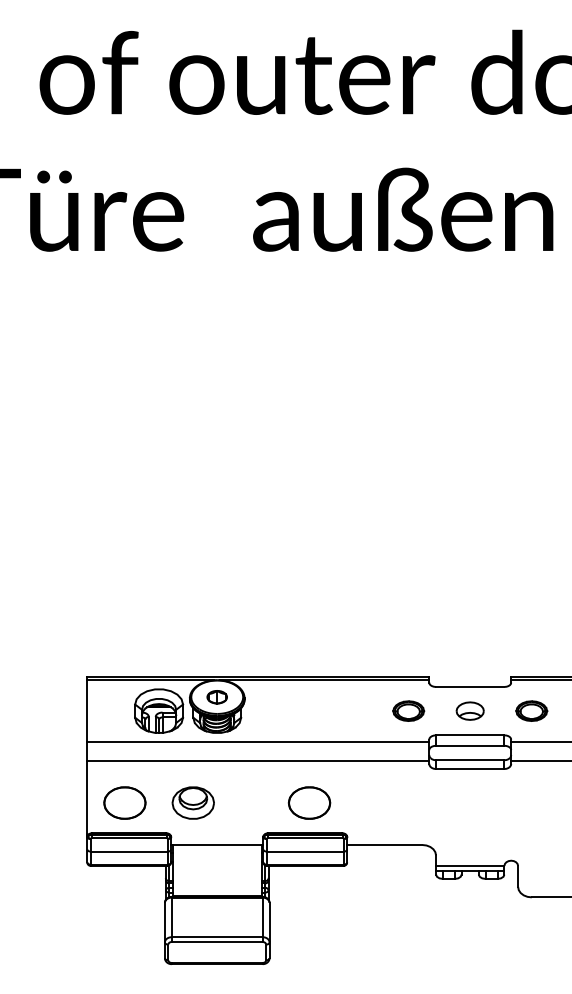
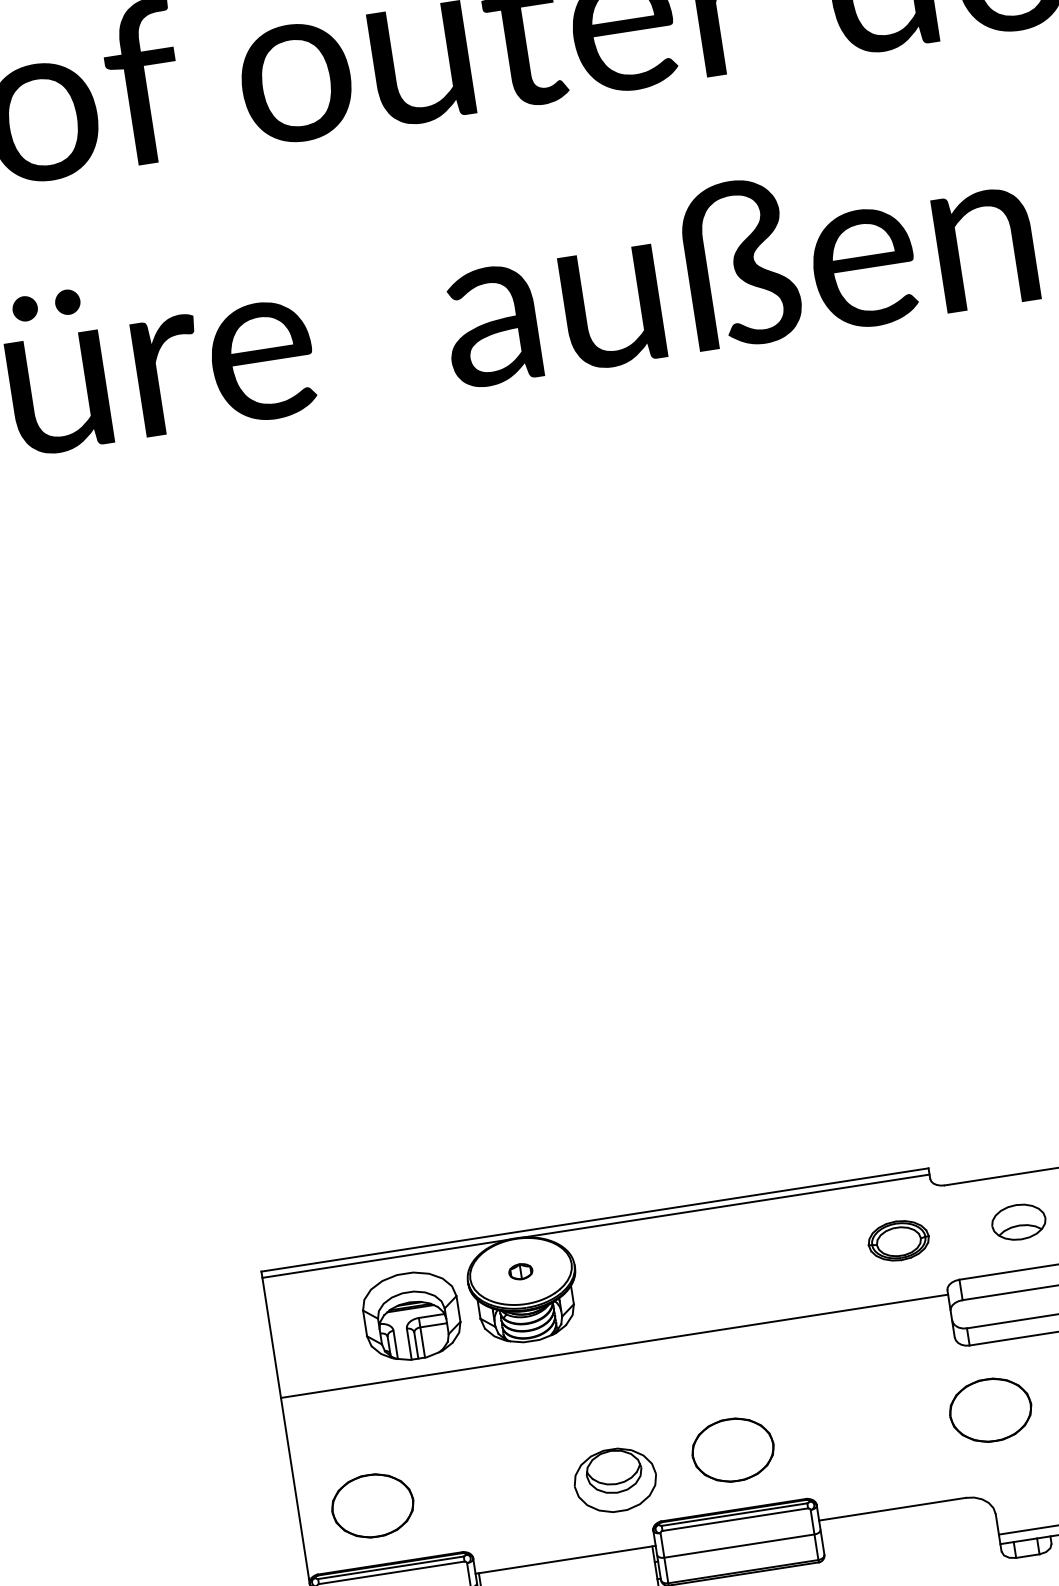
part: (216, 697) -> (519, 1272), size x0.6
line: (258, 761) -> (620, 1384), removed
part: (192, 802) -> (613, 1479), moved
part: (441, 802) -> (990, 1409), added

